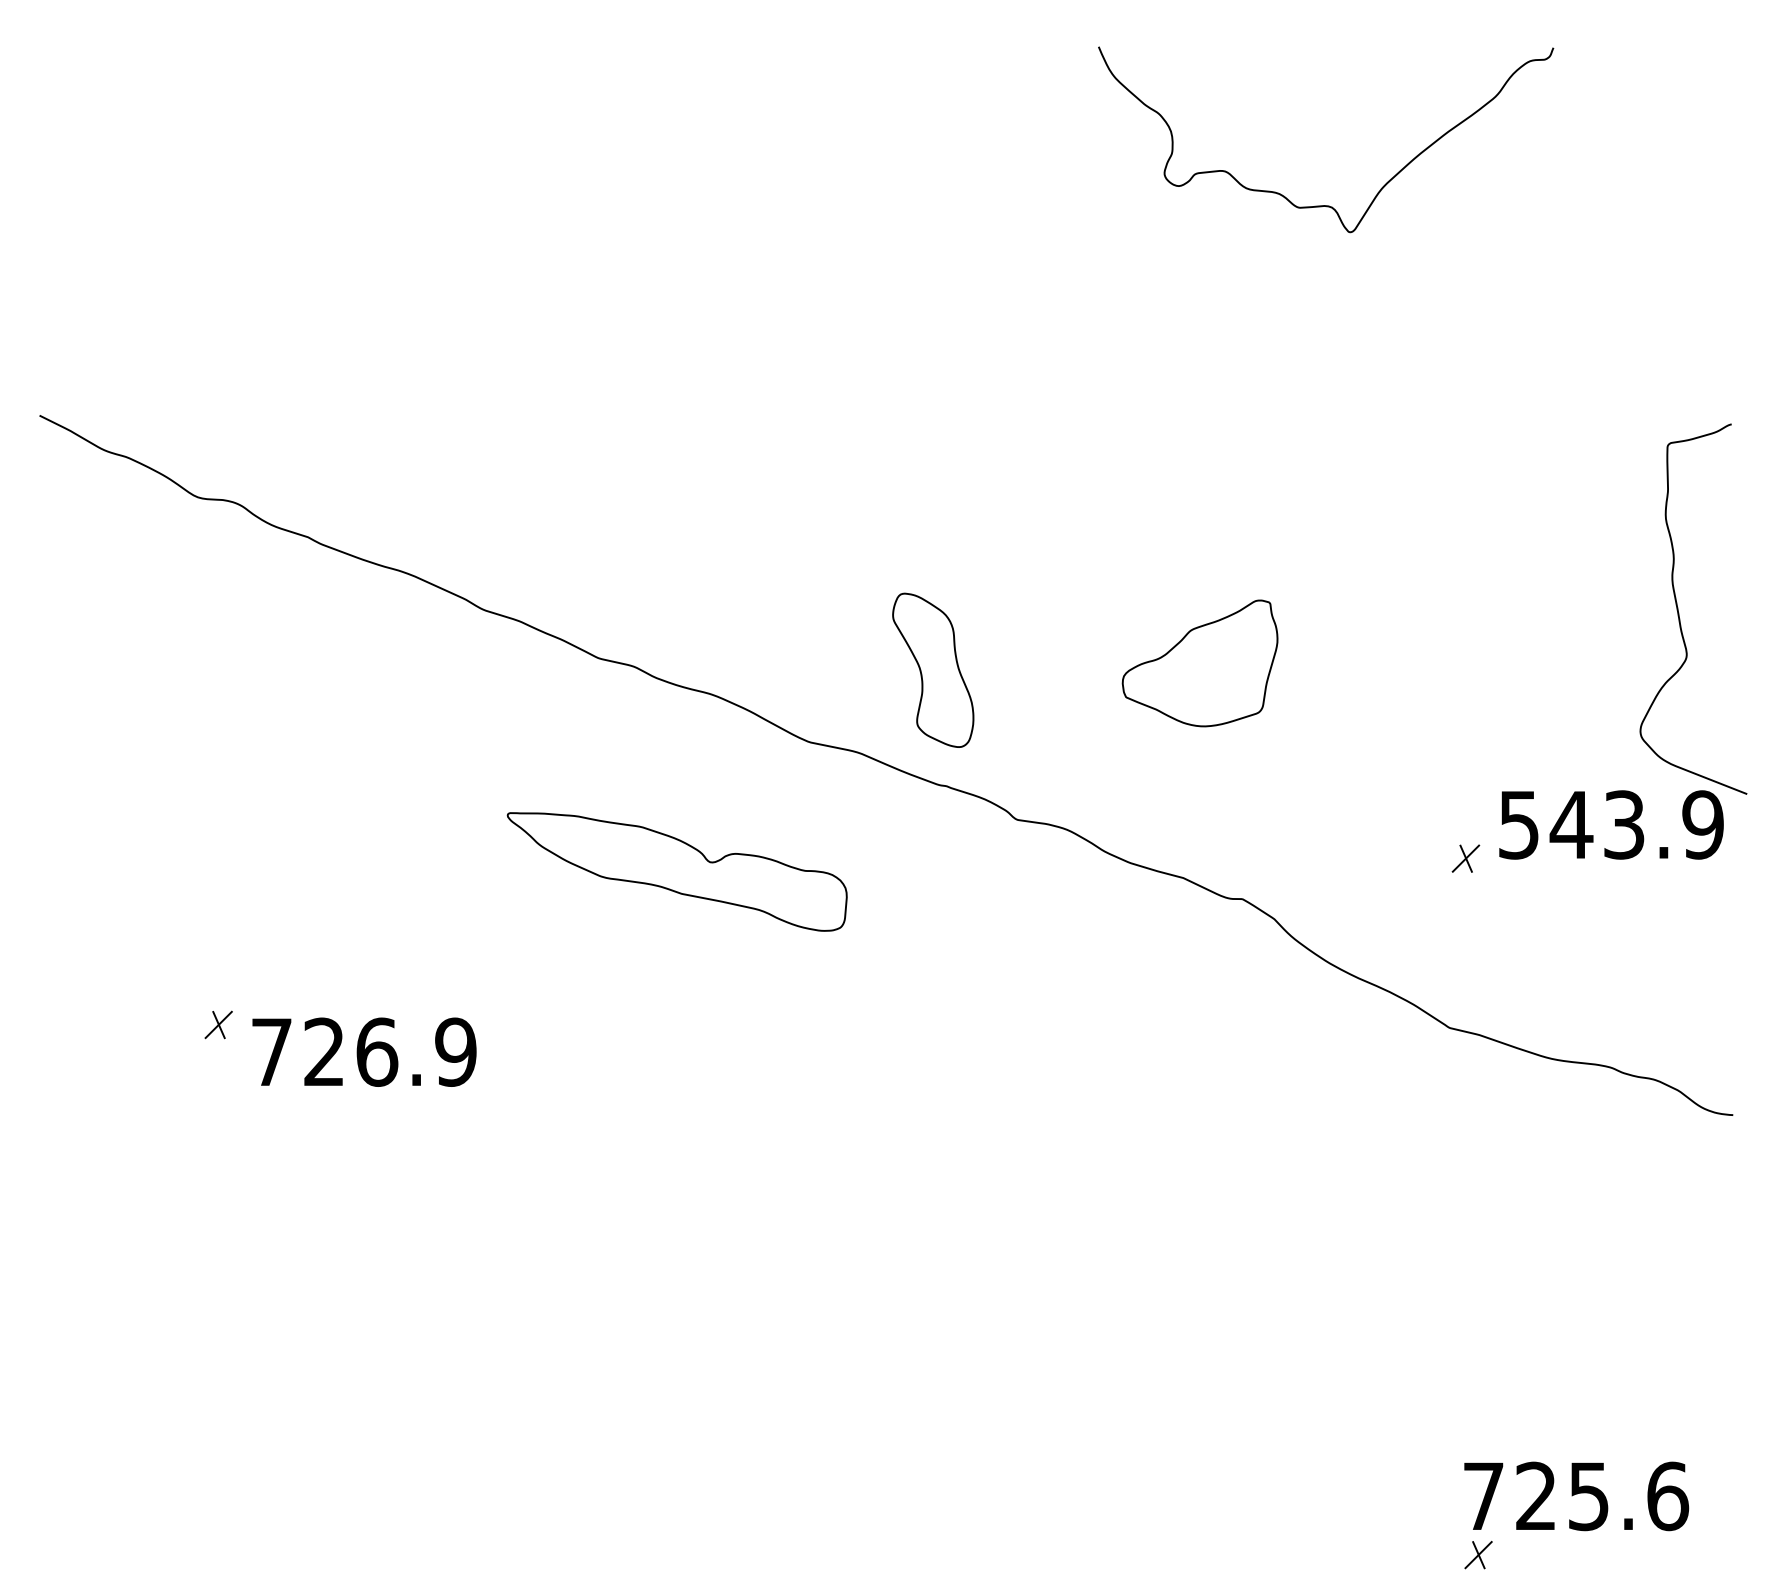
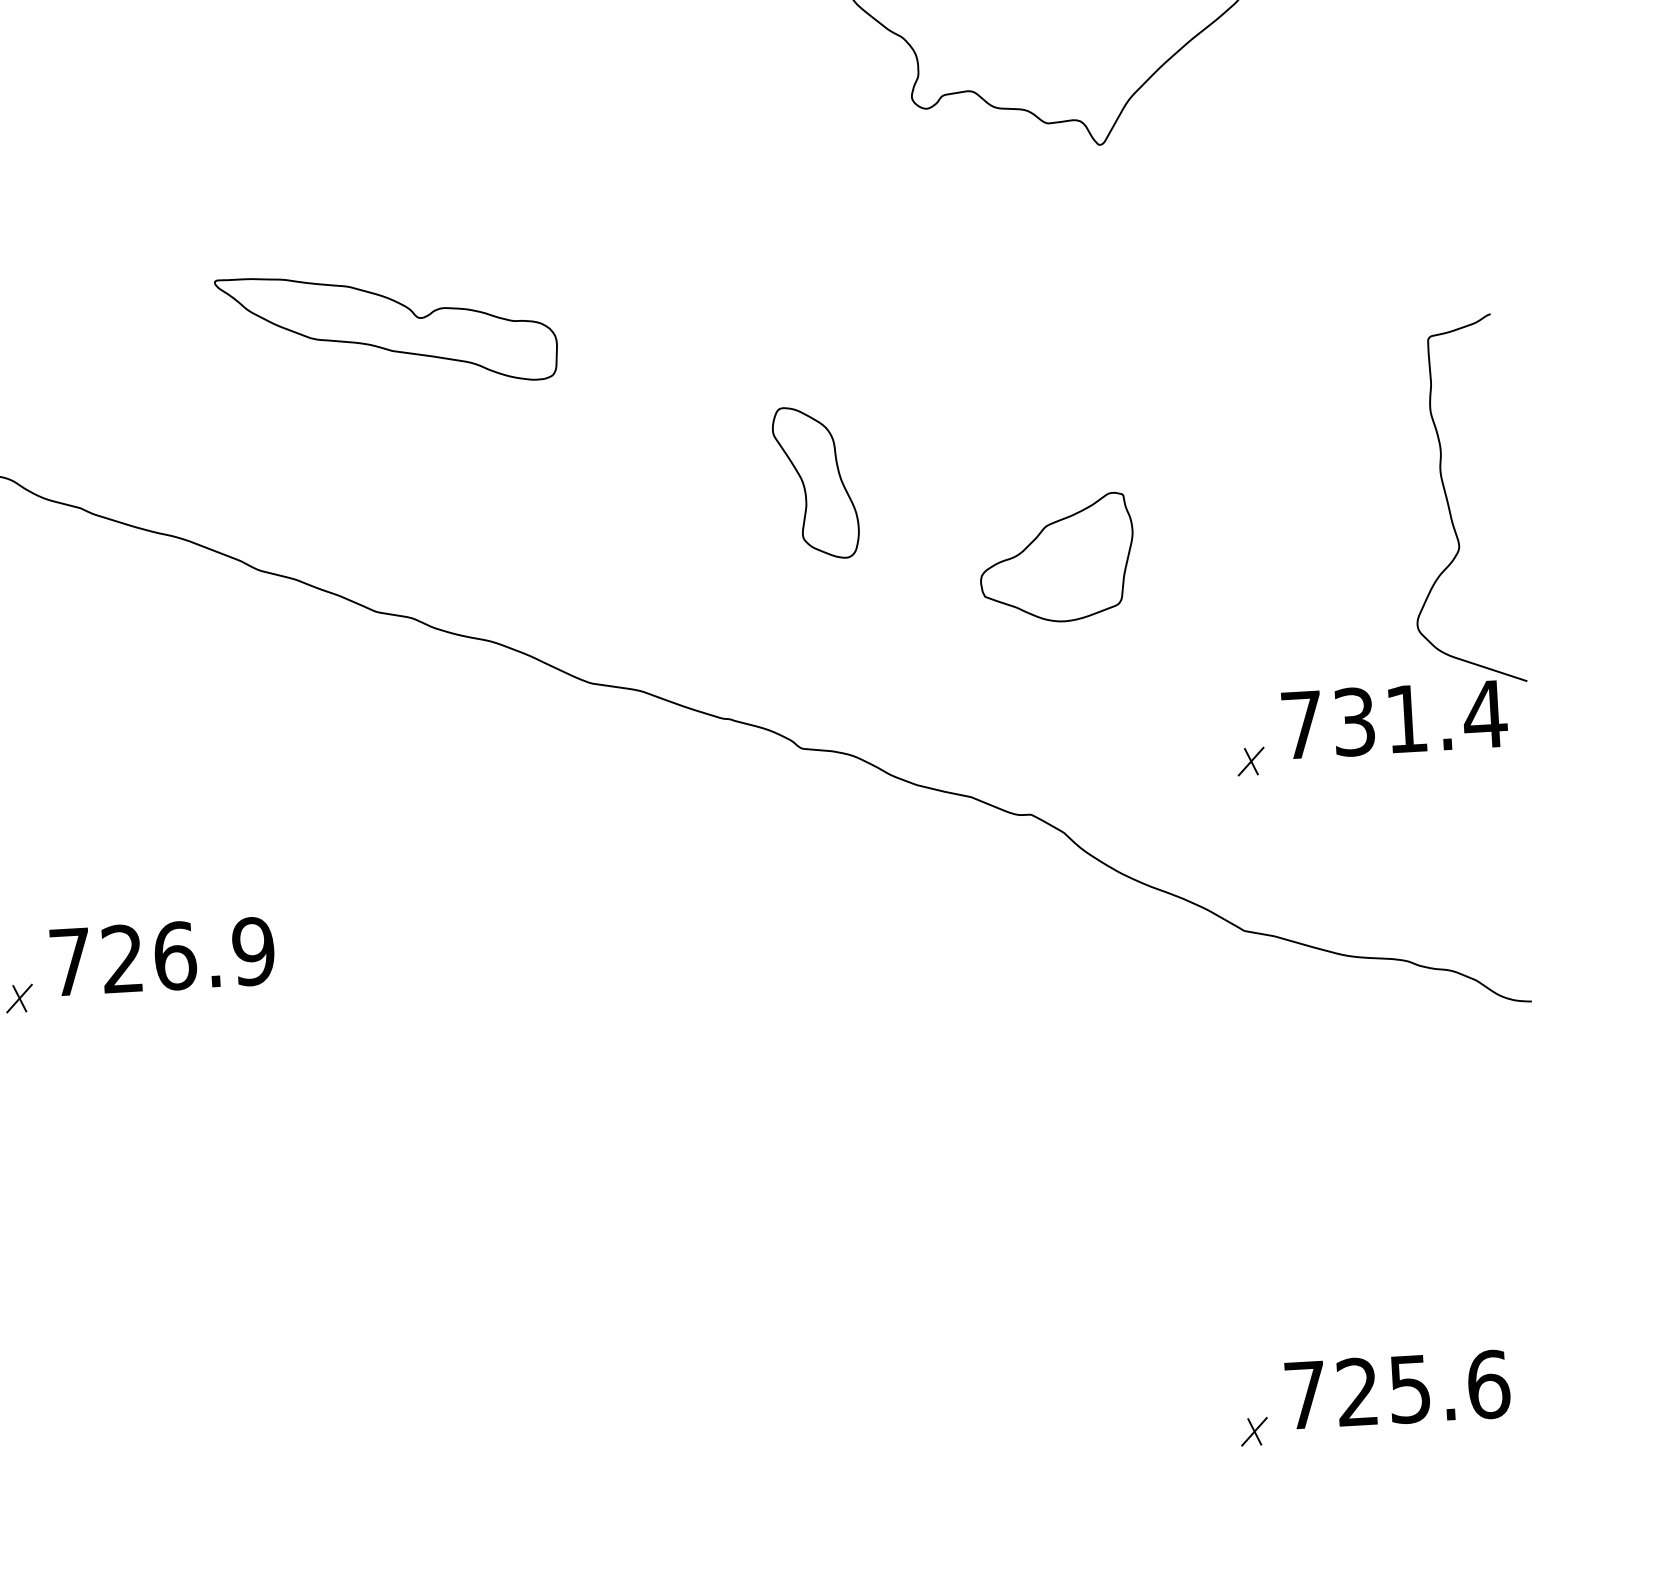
part: (1199, 663) -> (1056, 559), moved
part: (933, 669) -> (816, 481), moved
text: (1611, 824) -> (1394, 719), 543.9 -> 731.4
part: (676, 871) -> (386, 329), moved
text: (364, 1051) -> (162, 956), moved
part: (1478, 1554) -> (1254, 1431), moved

